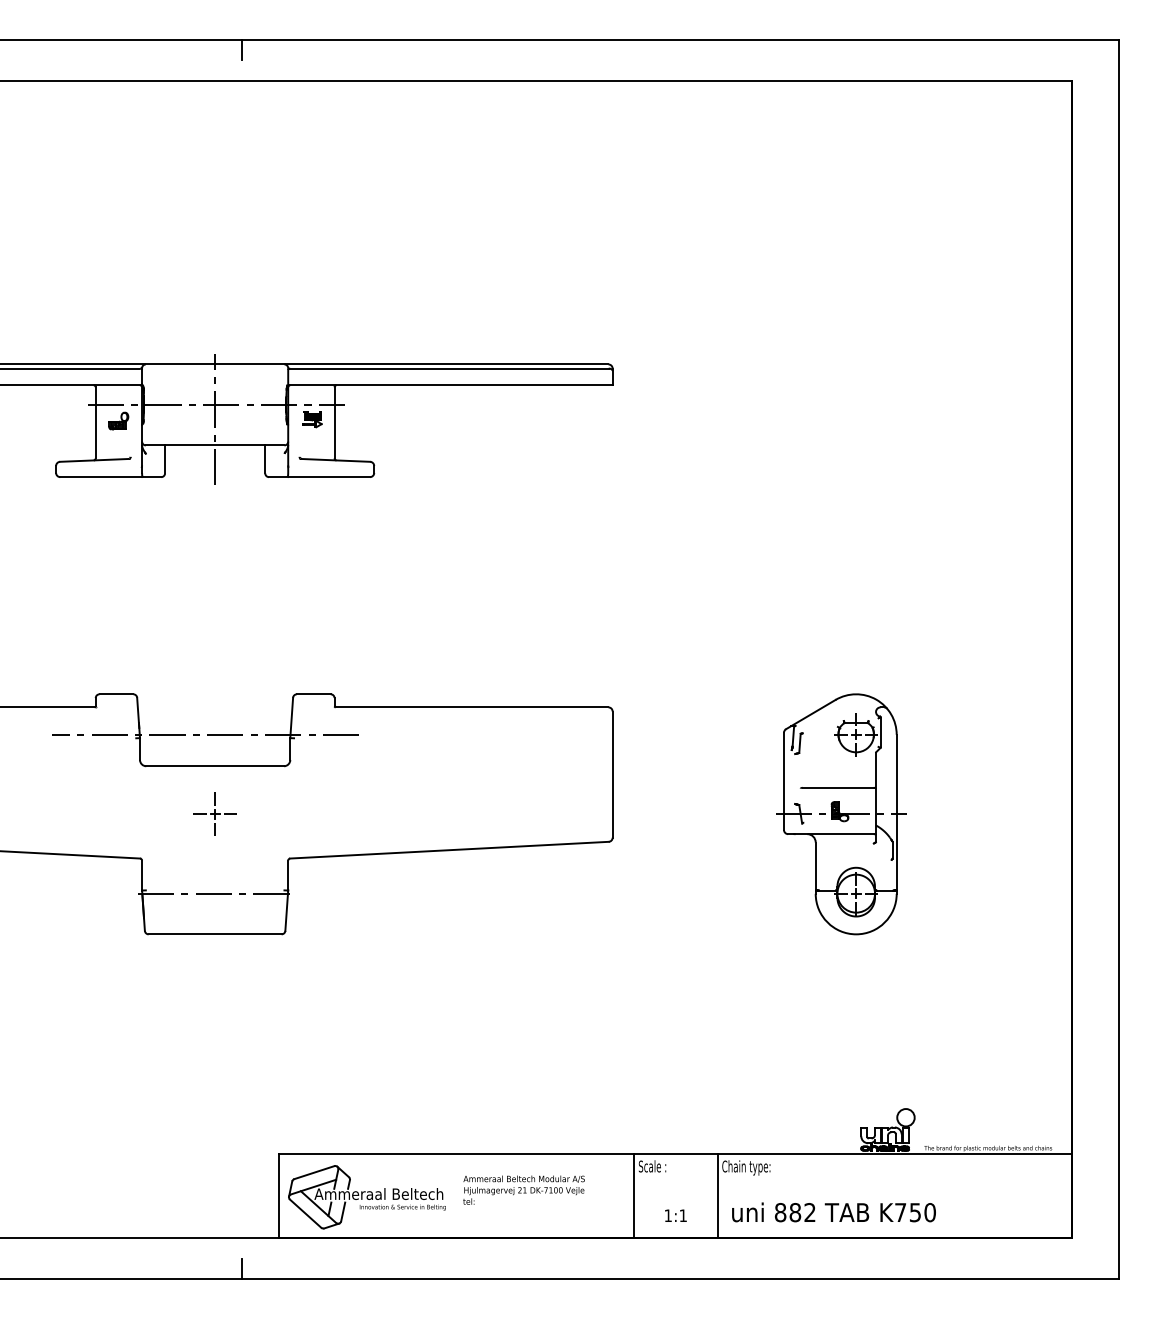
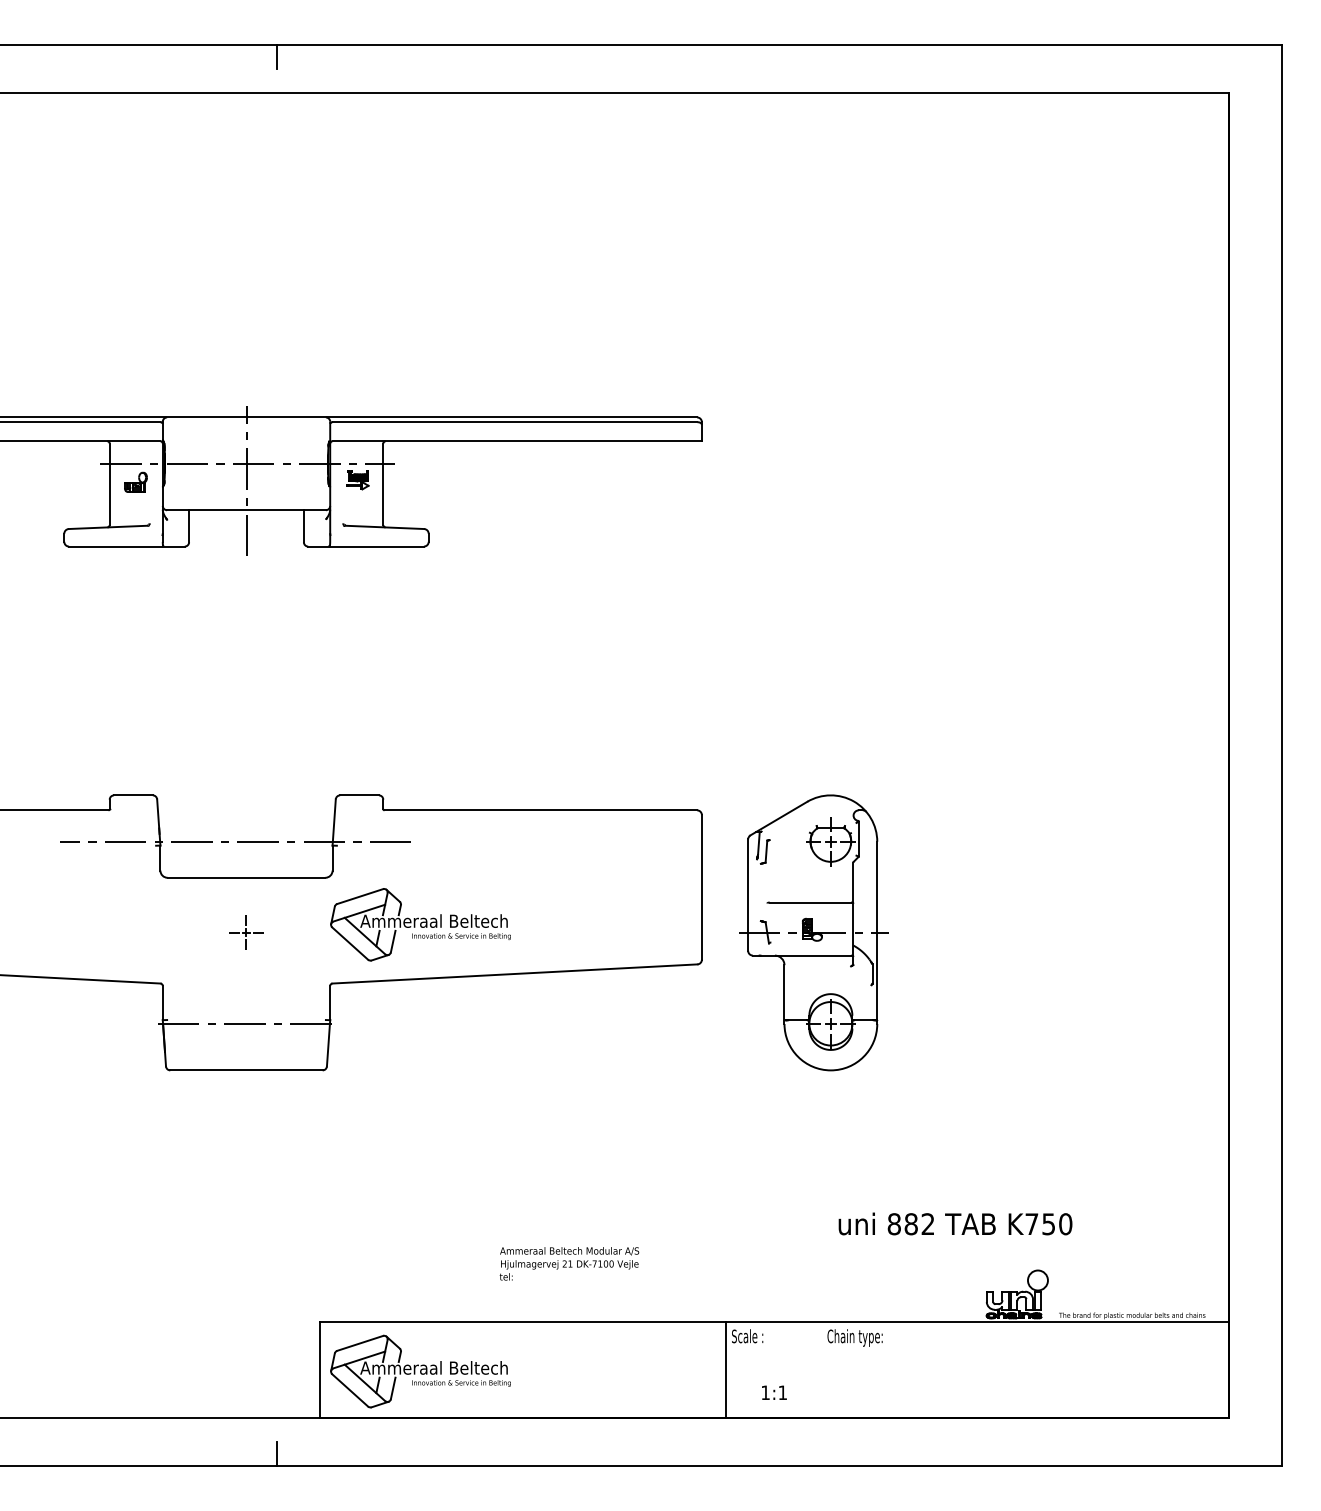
part: (366, 807) -> (419, 925), added
part: (214, 813) -> (245, 931), size x0.7
part: (841, 814) -> (814, 933), moved
text: (523, 1189) -> (568, 1263), moved
line: (717, 1195) -> (822, 1369), removed
text: (833, 1212) -> (954, 1224), moved

